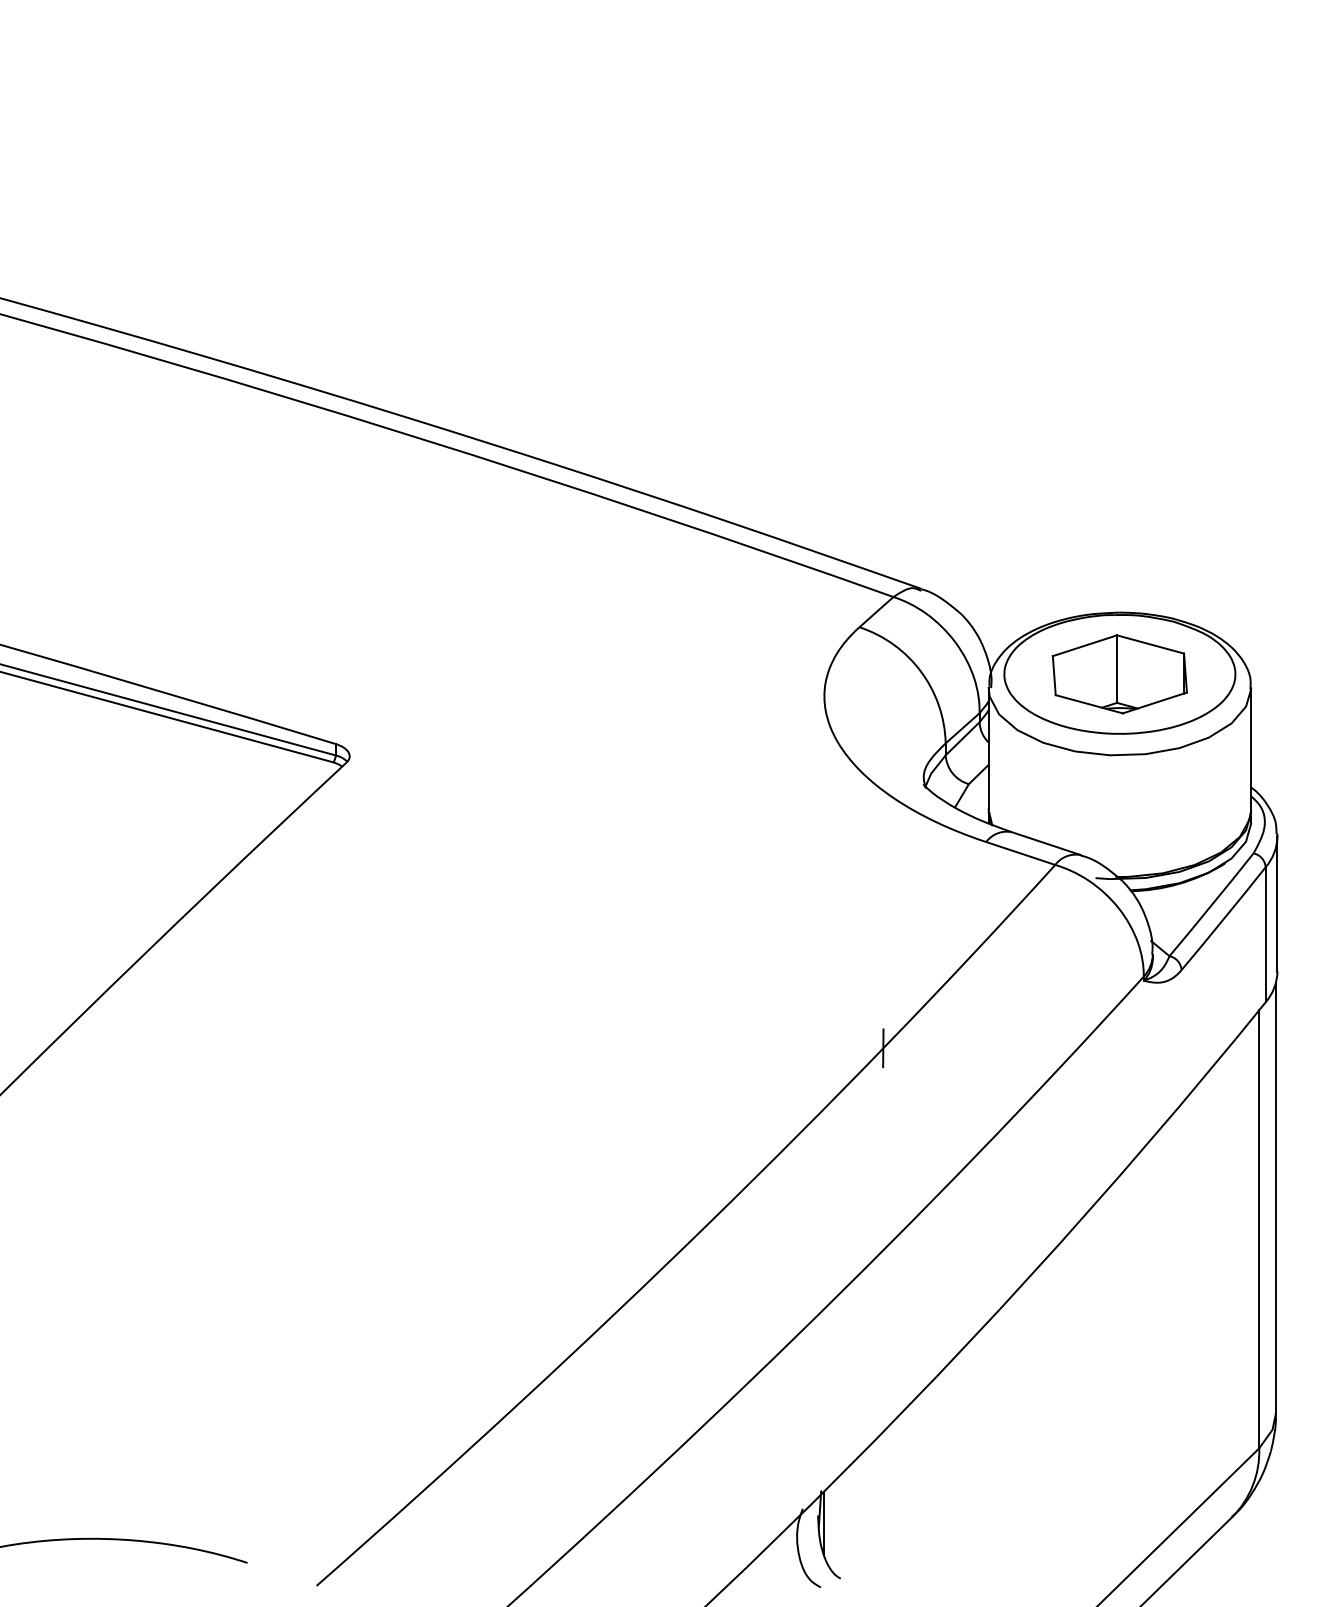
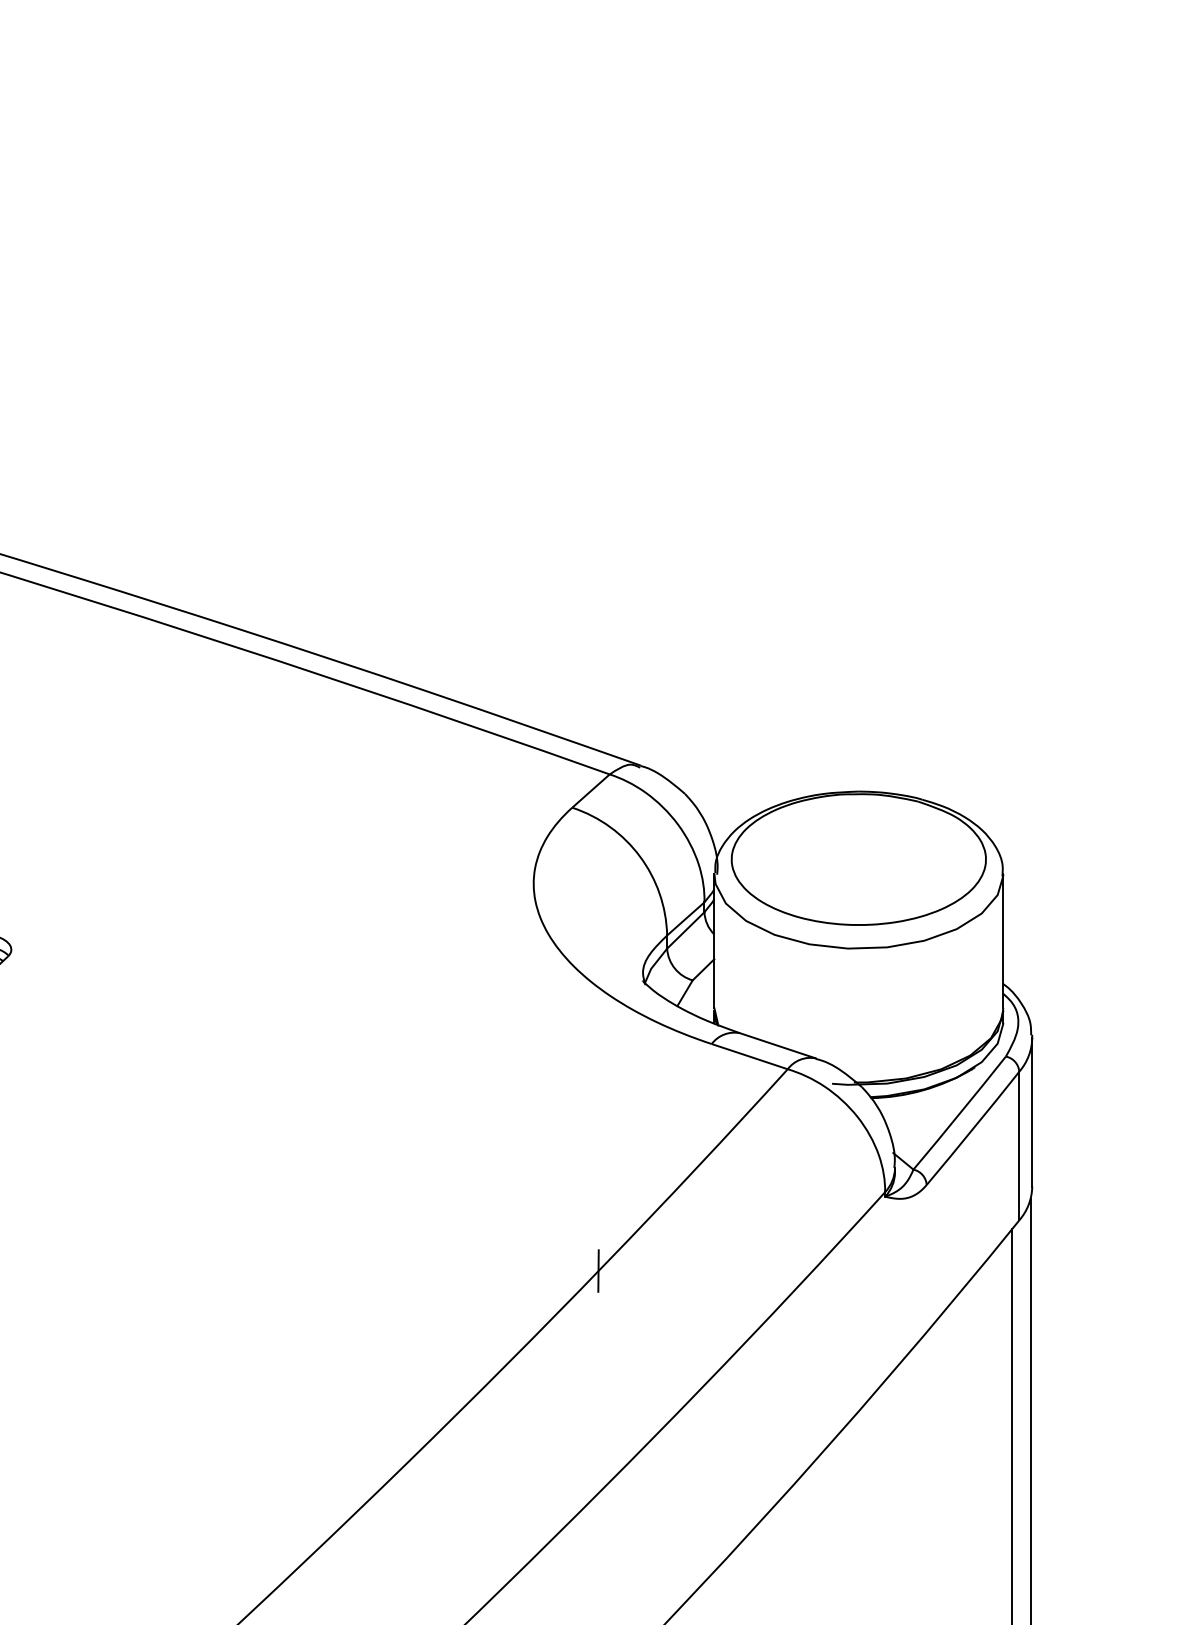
part: (1119, 674) -> (858, 859), removed

